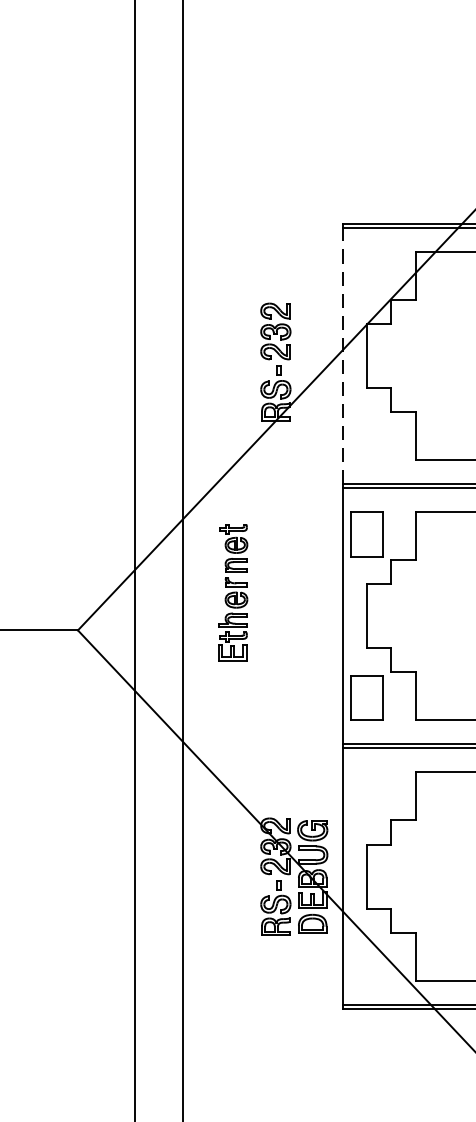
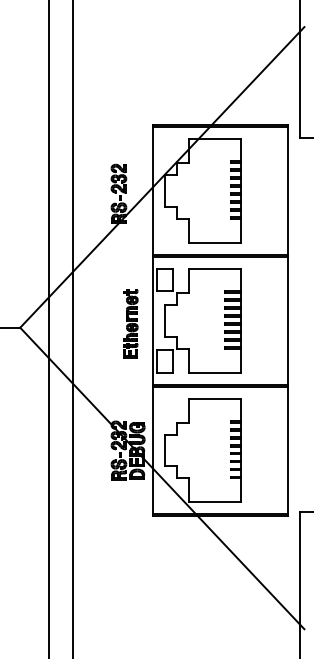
line: (343, 355) -> (152, 190), dashed -> solid
part: (232, 591) -> (130, 323), moved

